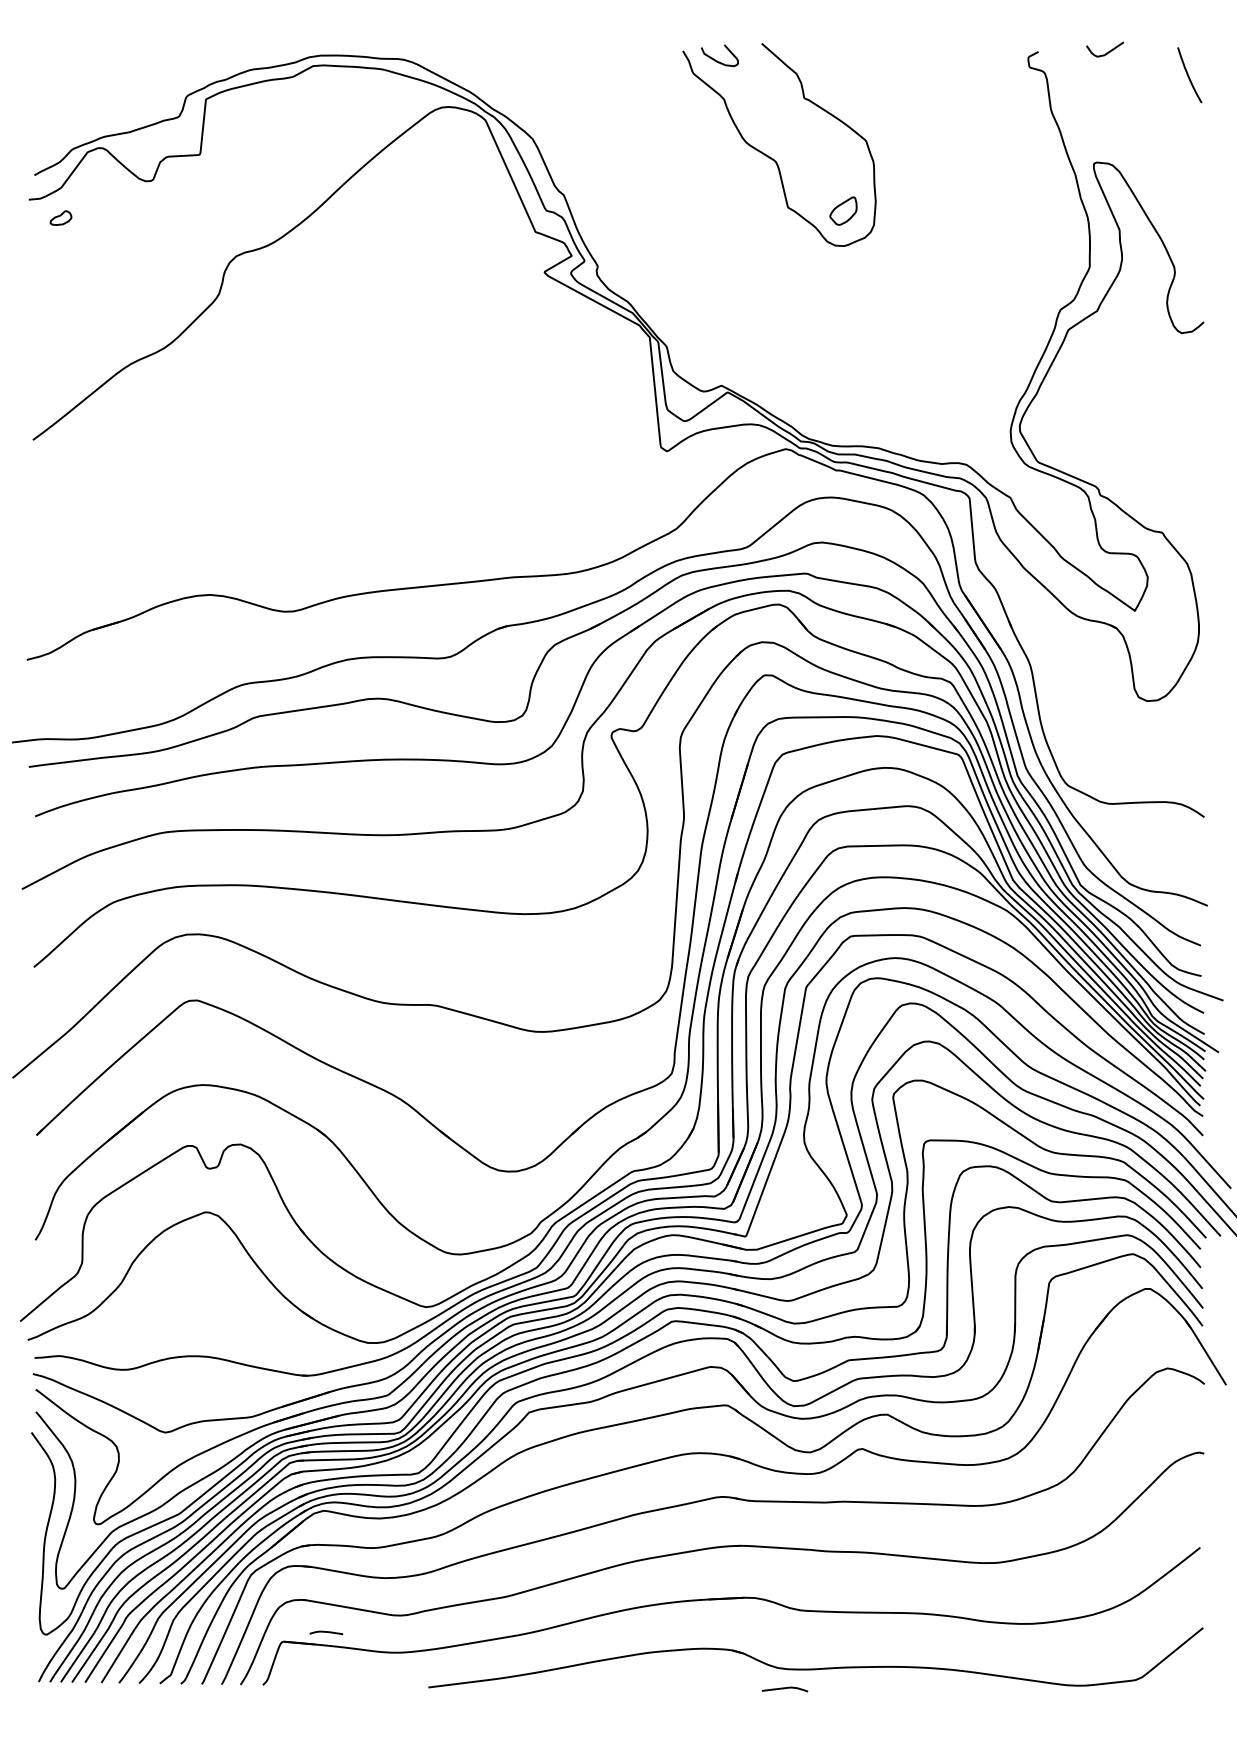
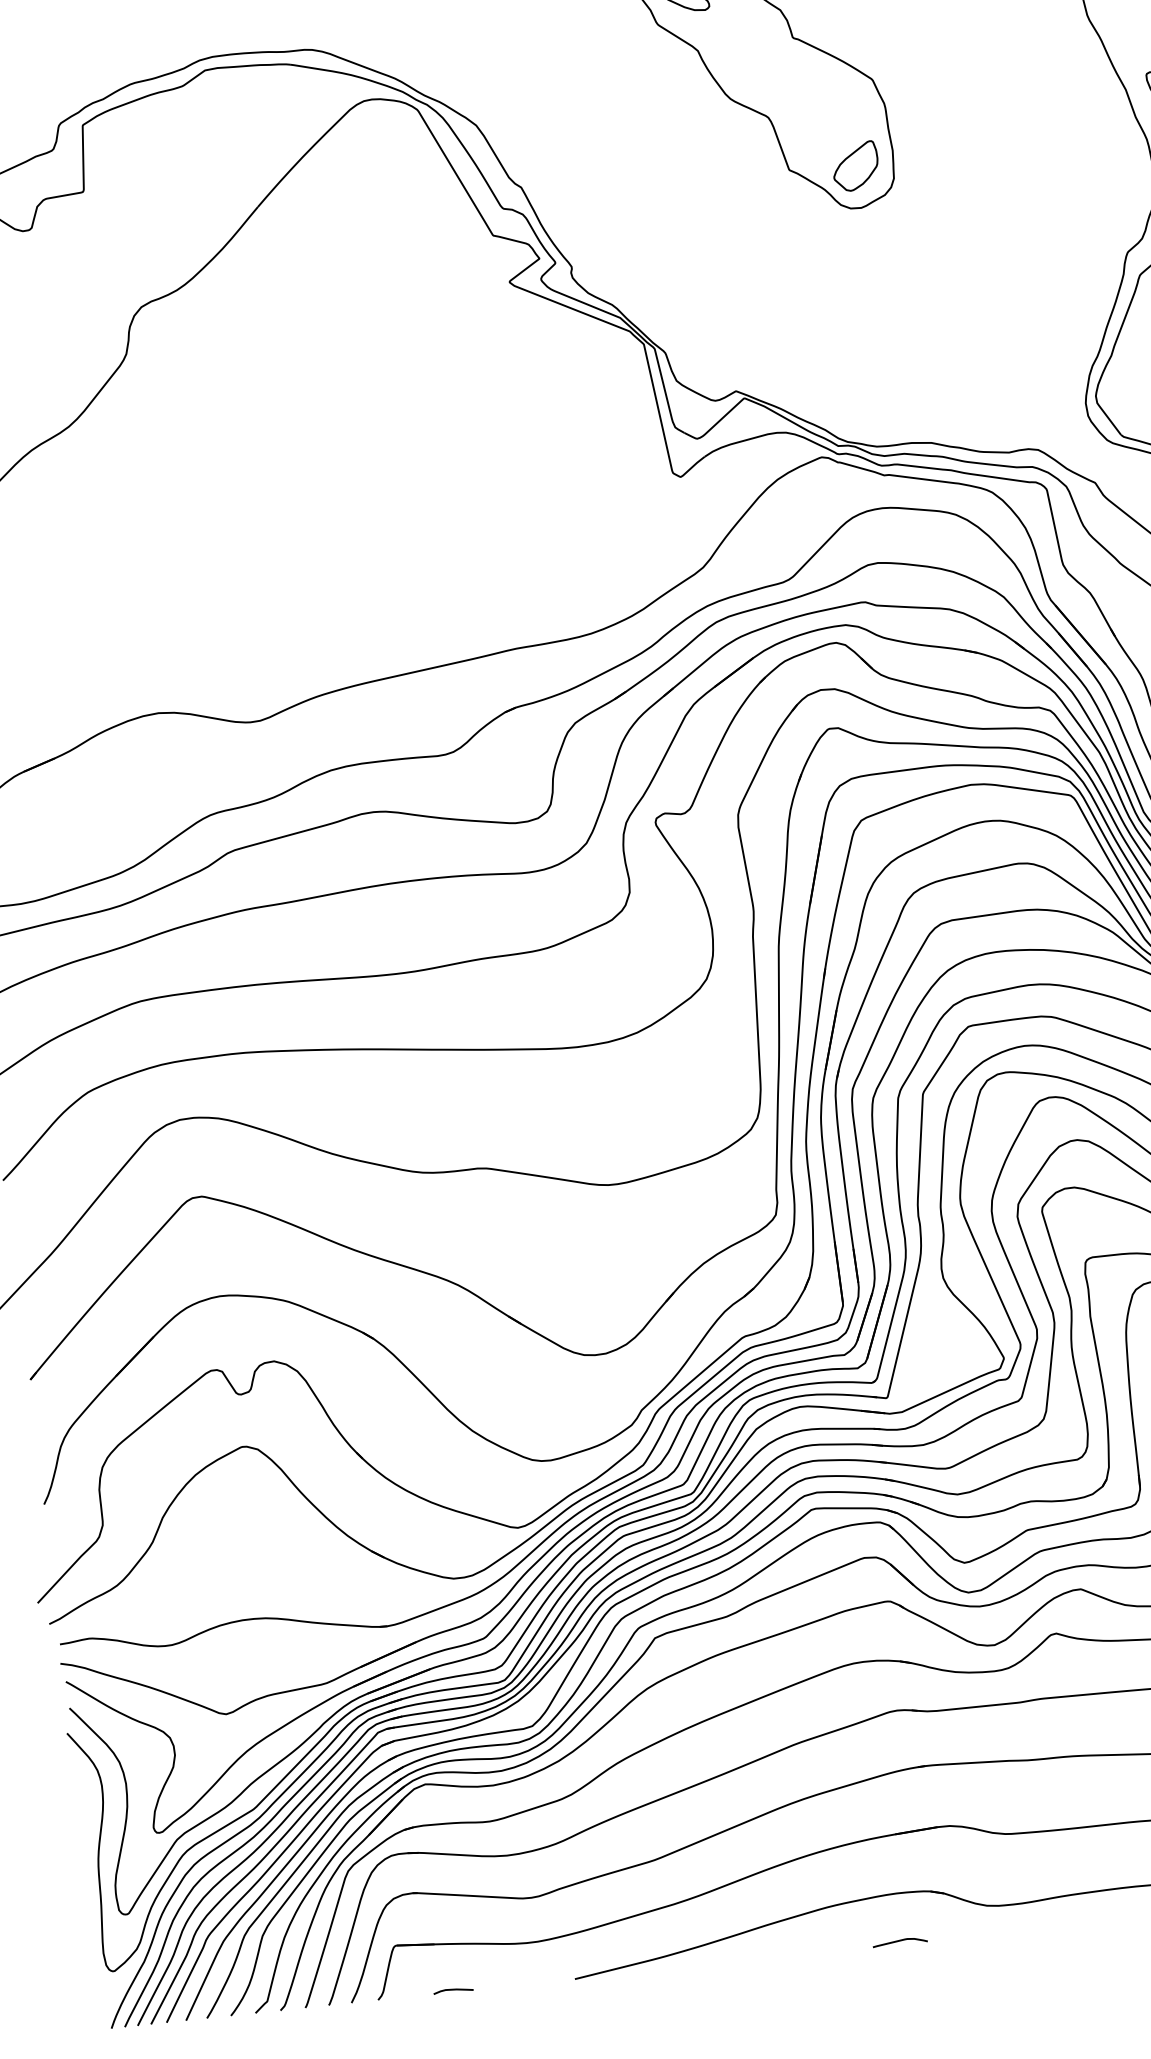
part: (843, 210) -> (855, 165), size x1.43
curve: (326, 1632) -> (453, 1990), moved
curve: (784, 1689) -> (899, 1942), moved

